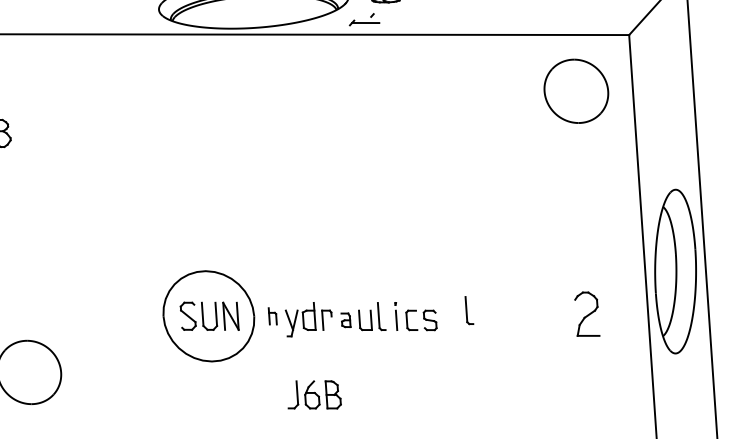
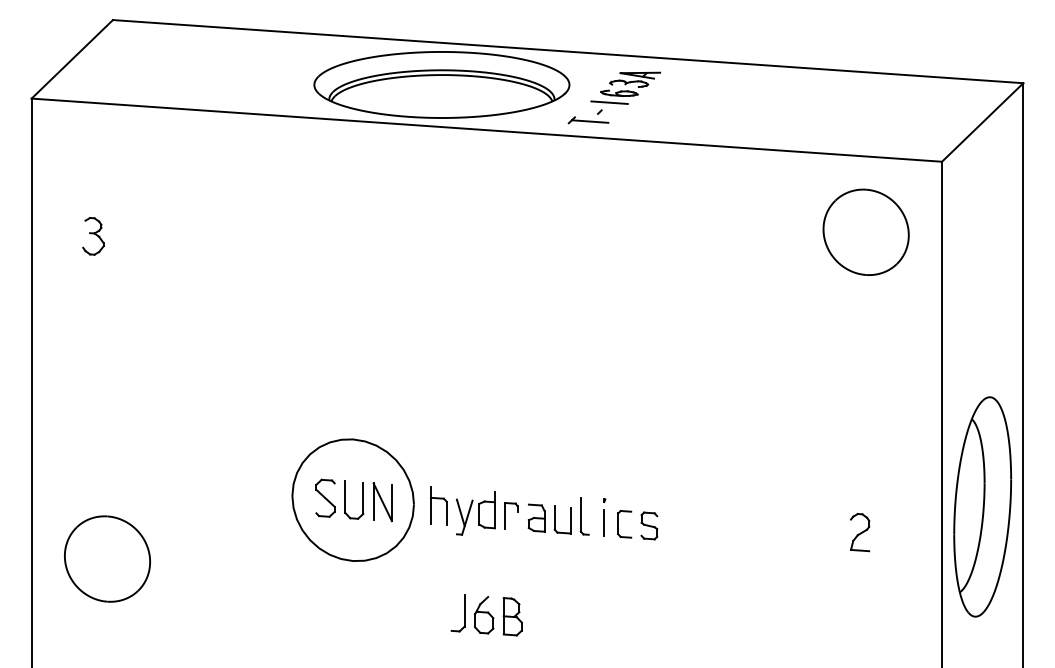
line: (379, 7) -> (609, 102), added
part: (675, 271) -> (982, 506), moved
part: (469, 310) -> (702, 516), removed
part: (586, 314) -> (859, 532), size x0.62
part: (272, 315) -> (438, 505), size x1.67
part: (345, 319) -> (536, 517), size x1.43

